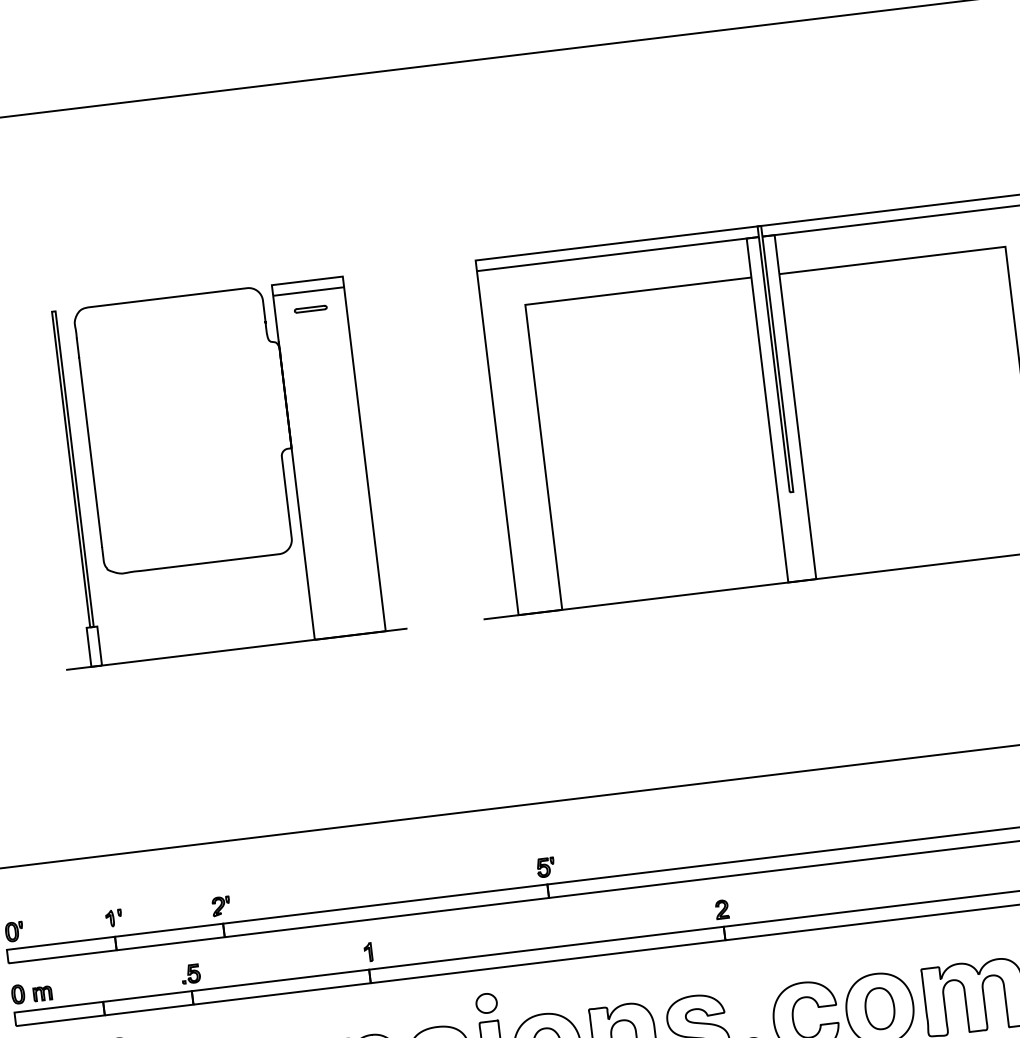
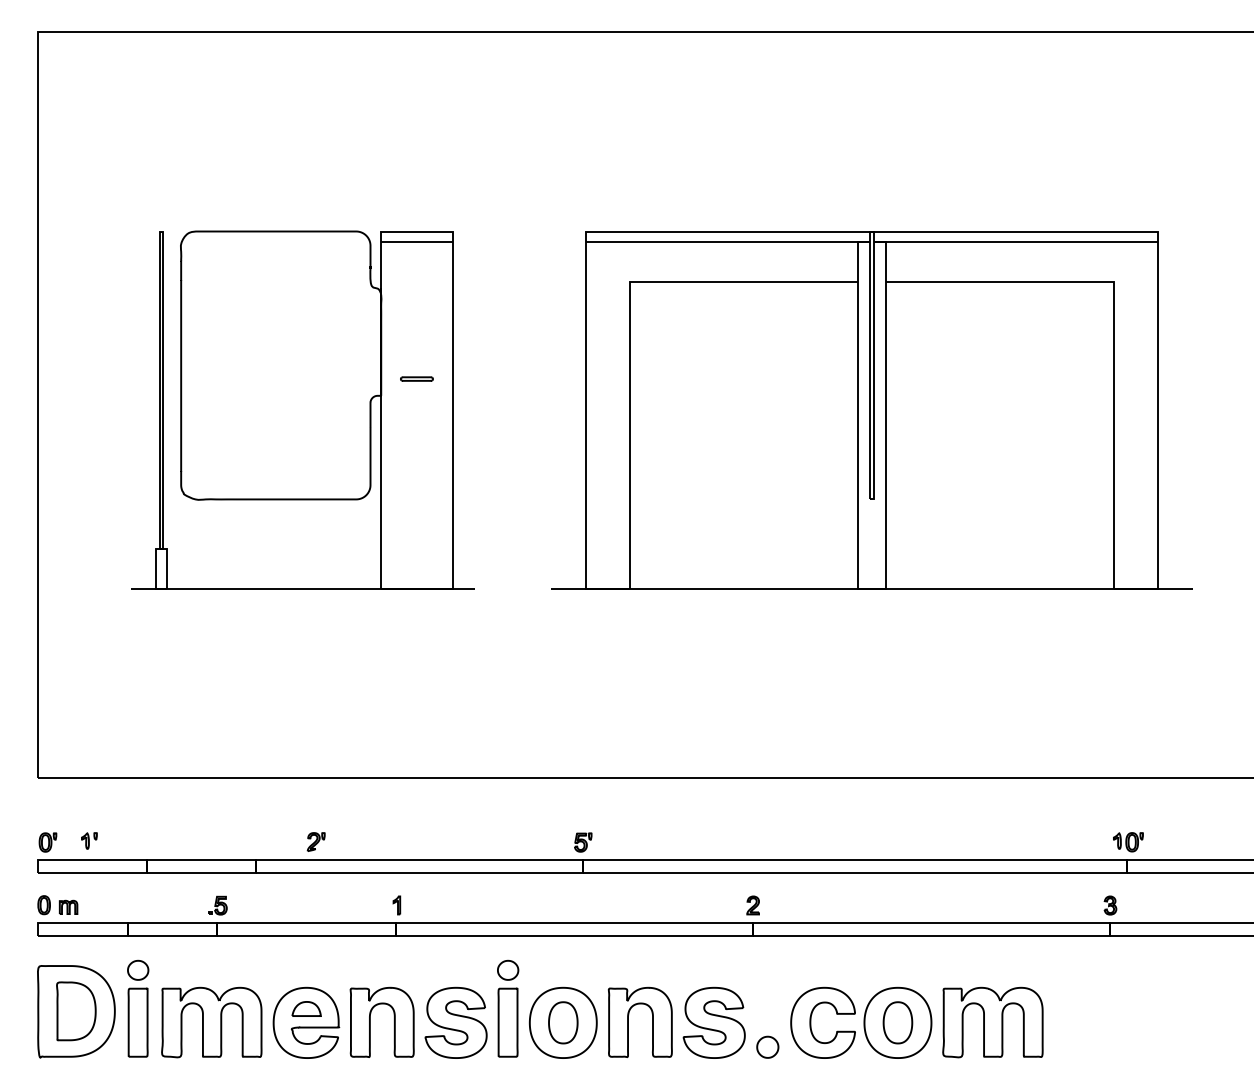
part: (310, 308) -> (416, 378), moved
part: (220, 905) -> (315, 841), moved
part: (114, 917) -> (89, 840), moved

